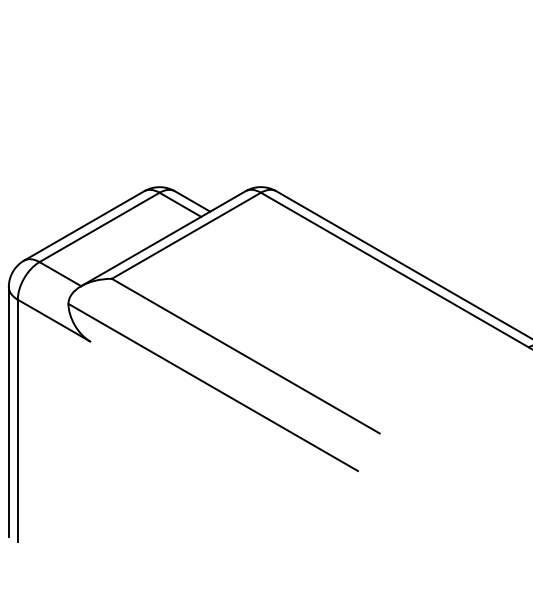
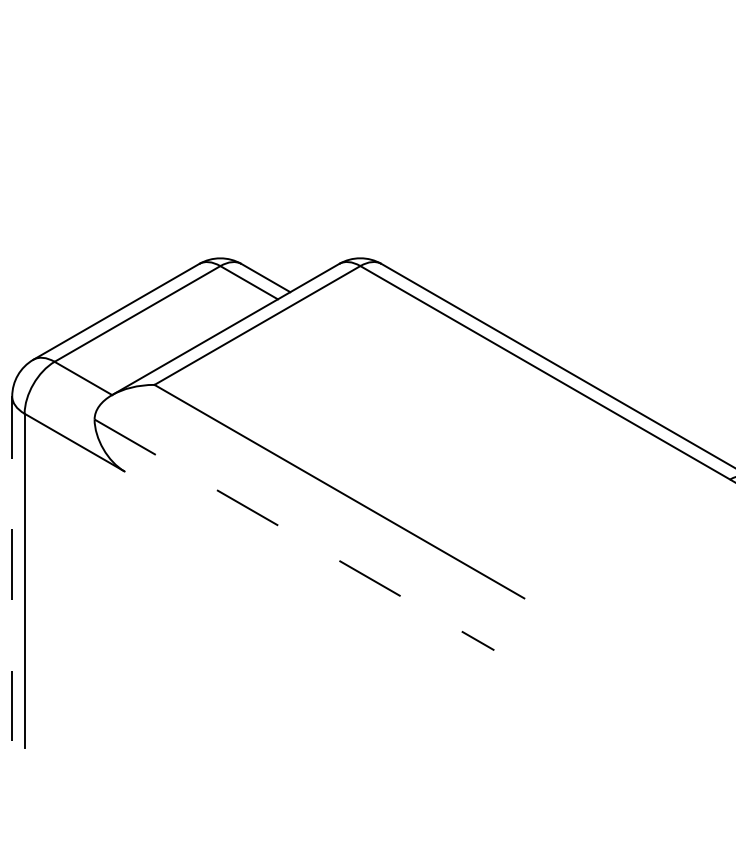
line: (213, 387) -> (294, 534), solid -> dashed
line: (9, 411) -> (12, 568), solid -> dashed

